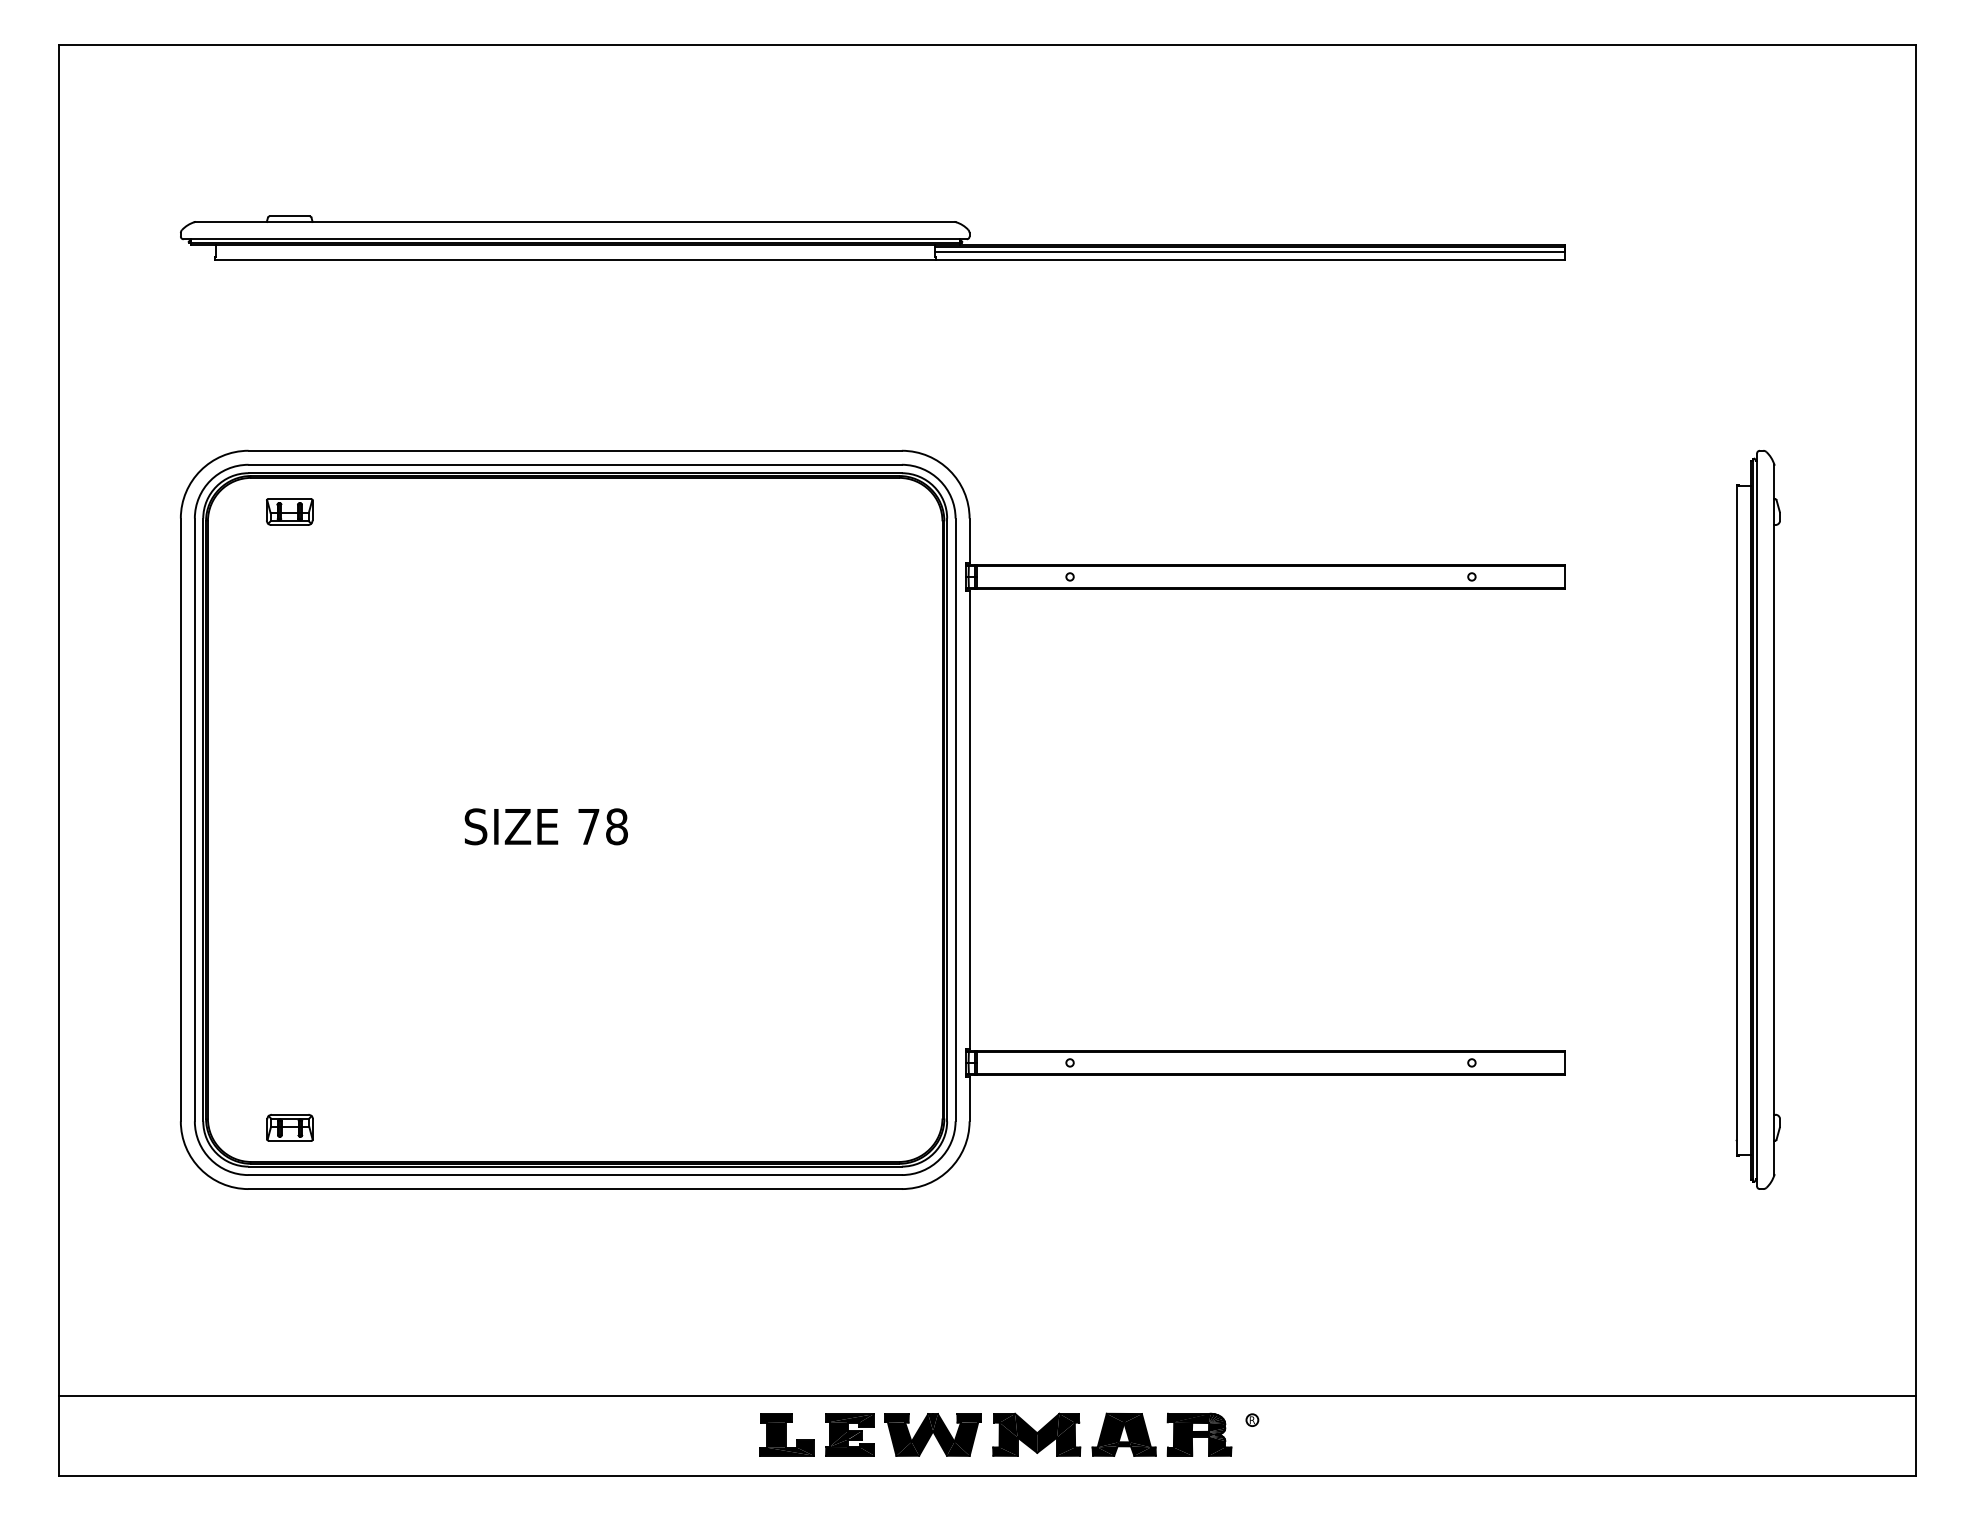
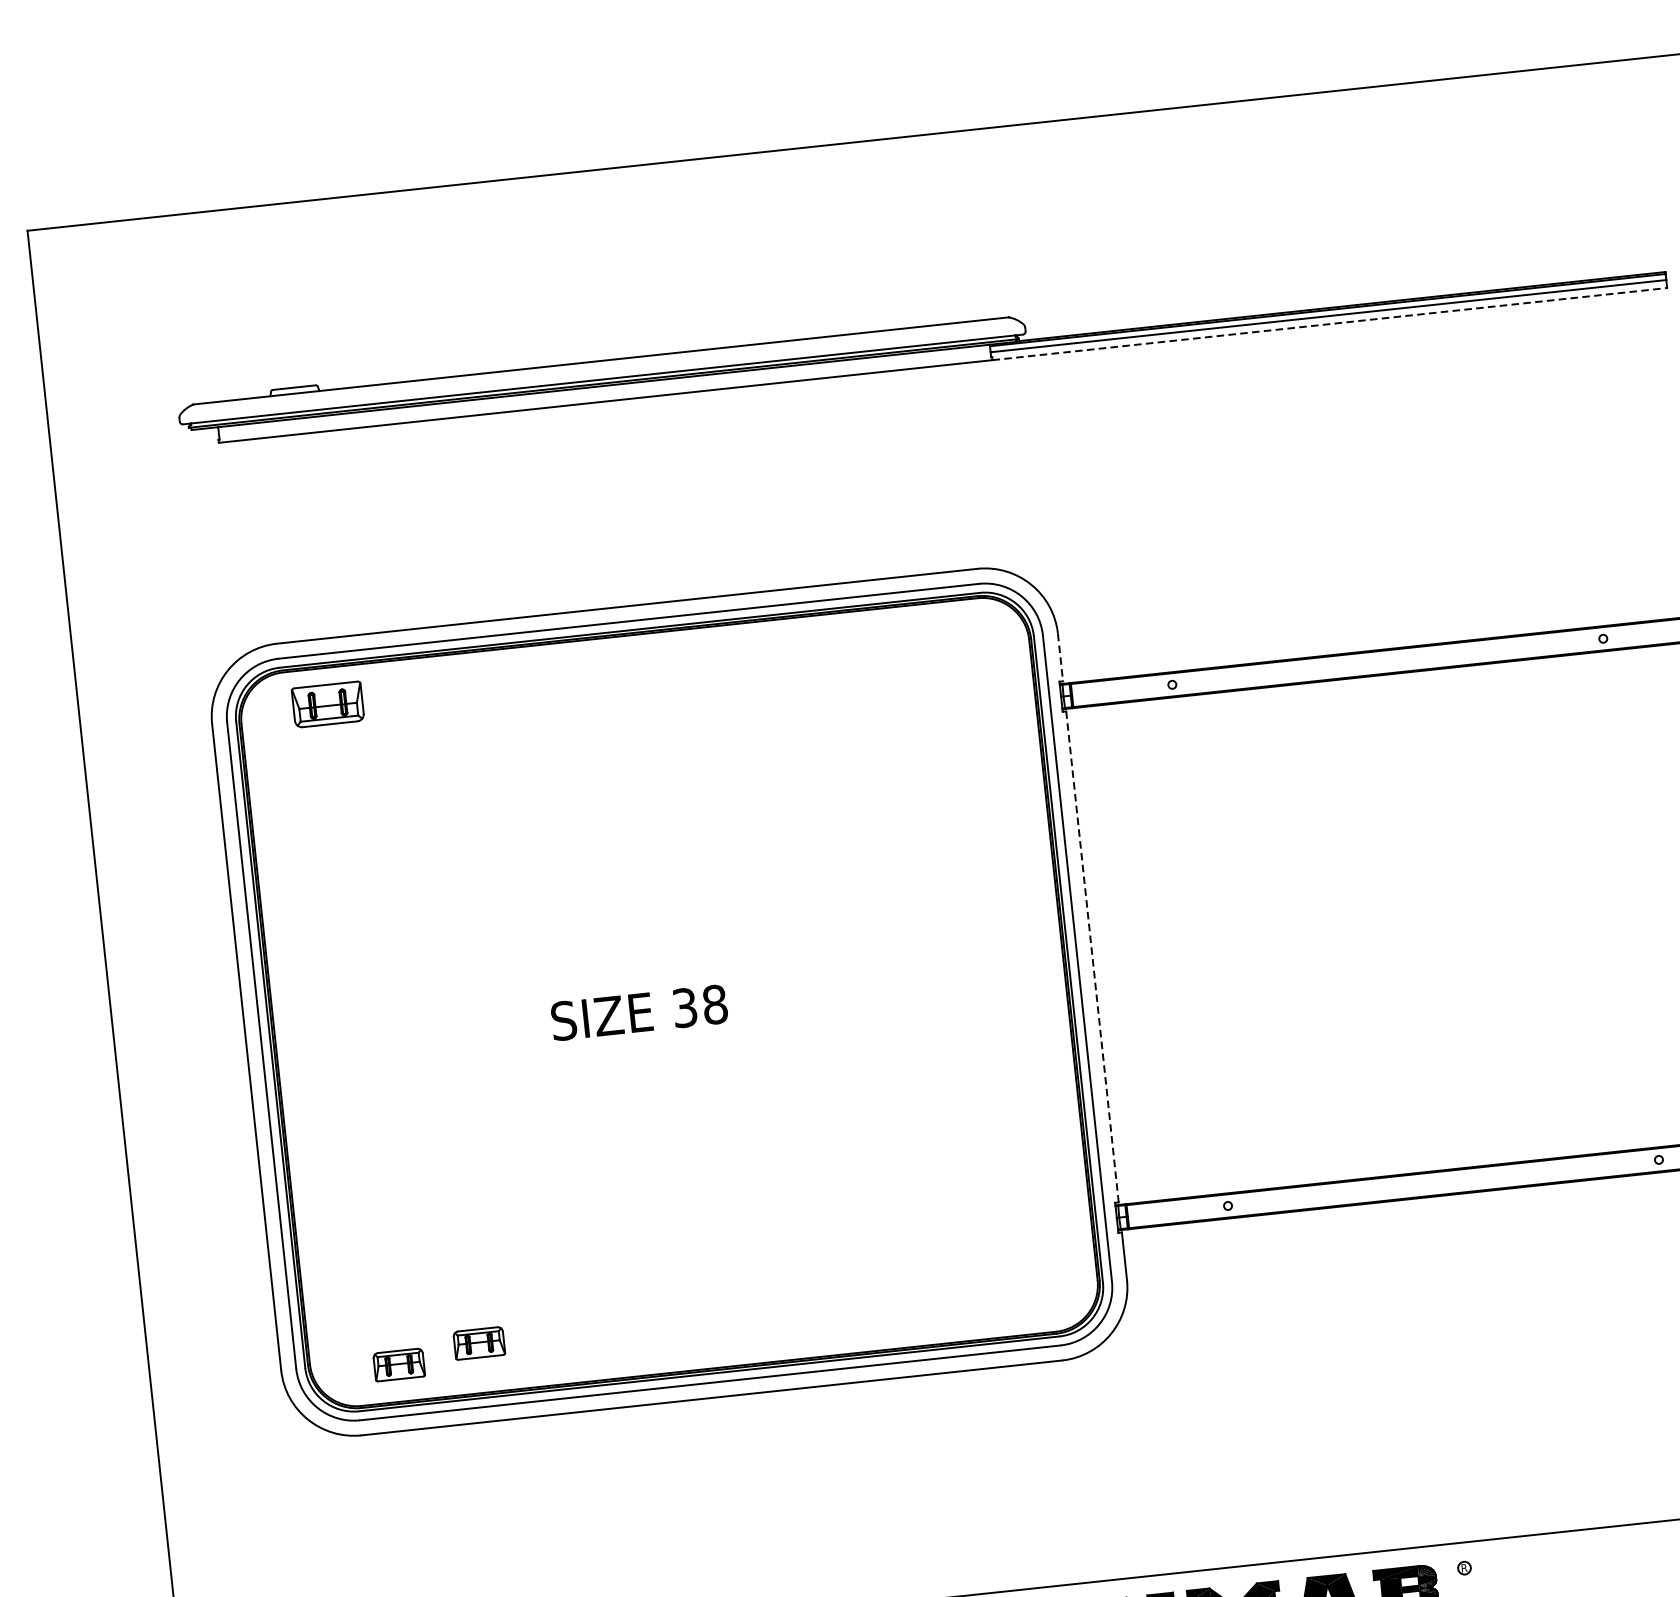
line: (1250, 259) -> (1329, 323), solid -> dashed
part: (289, 511) -> (327, 704), size x1.4
line: (969, 541) -> (1060, 658), solid -> dashed
line: (969, 819) -> (1092, 956), solid -> dashed
text: (588, 826) -> (684, 1007), 78 -> 38
part: (365, 1115) -> (478, 1343), added

